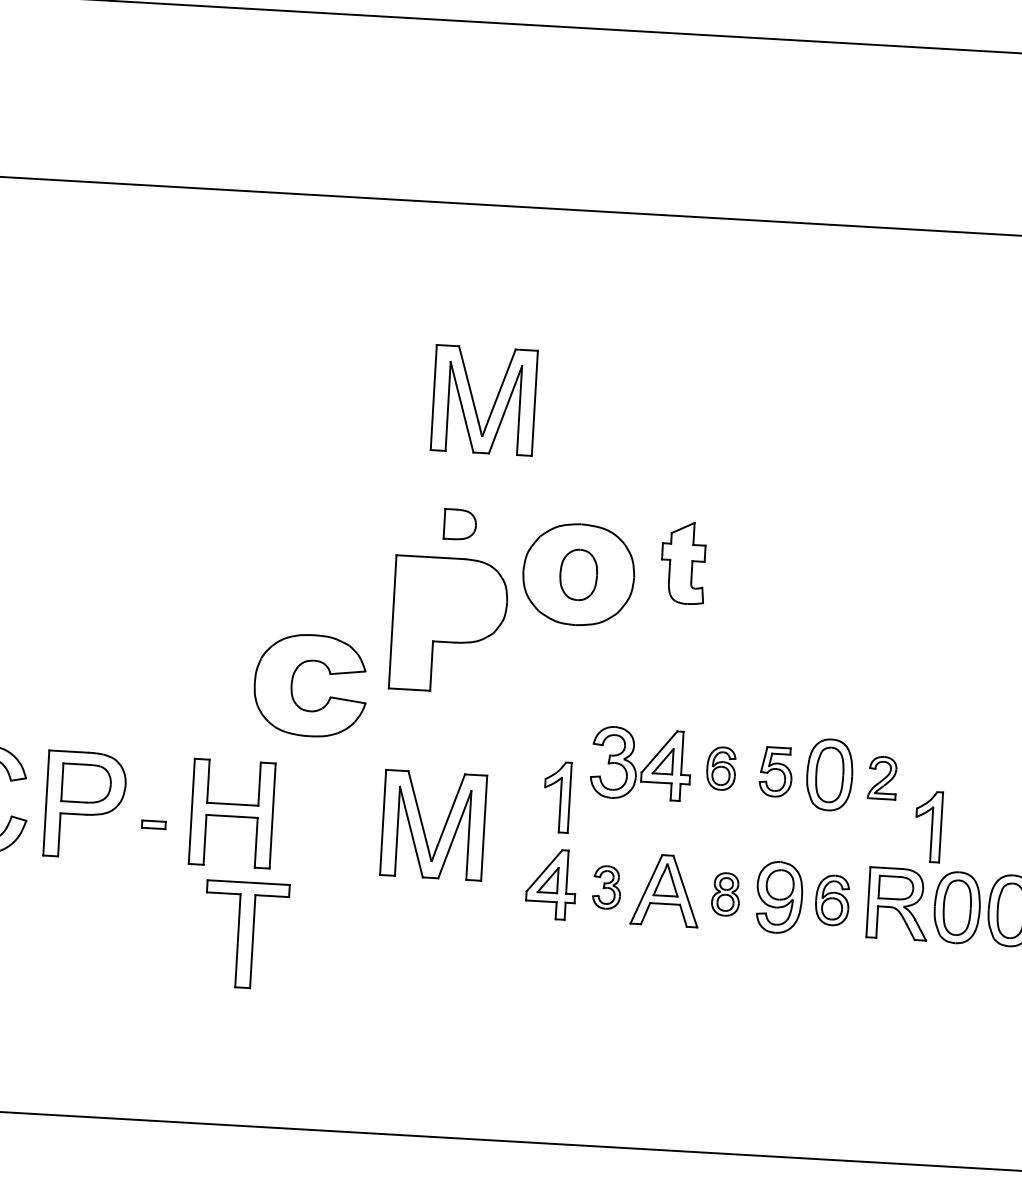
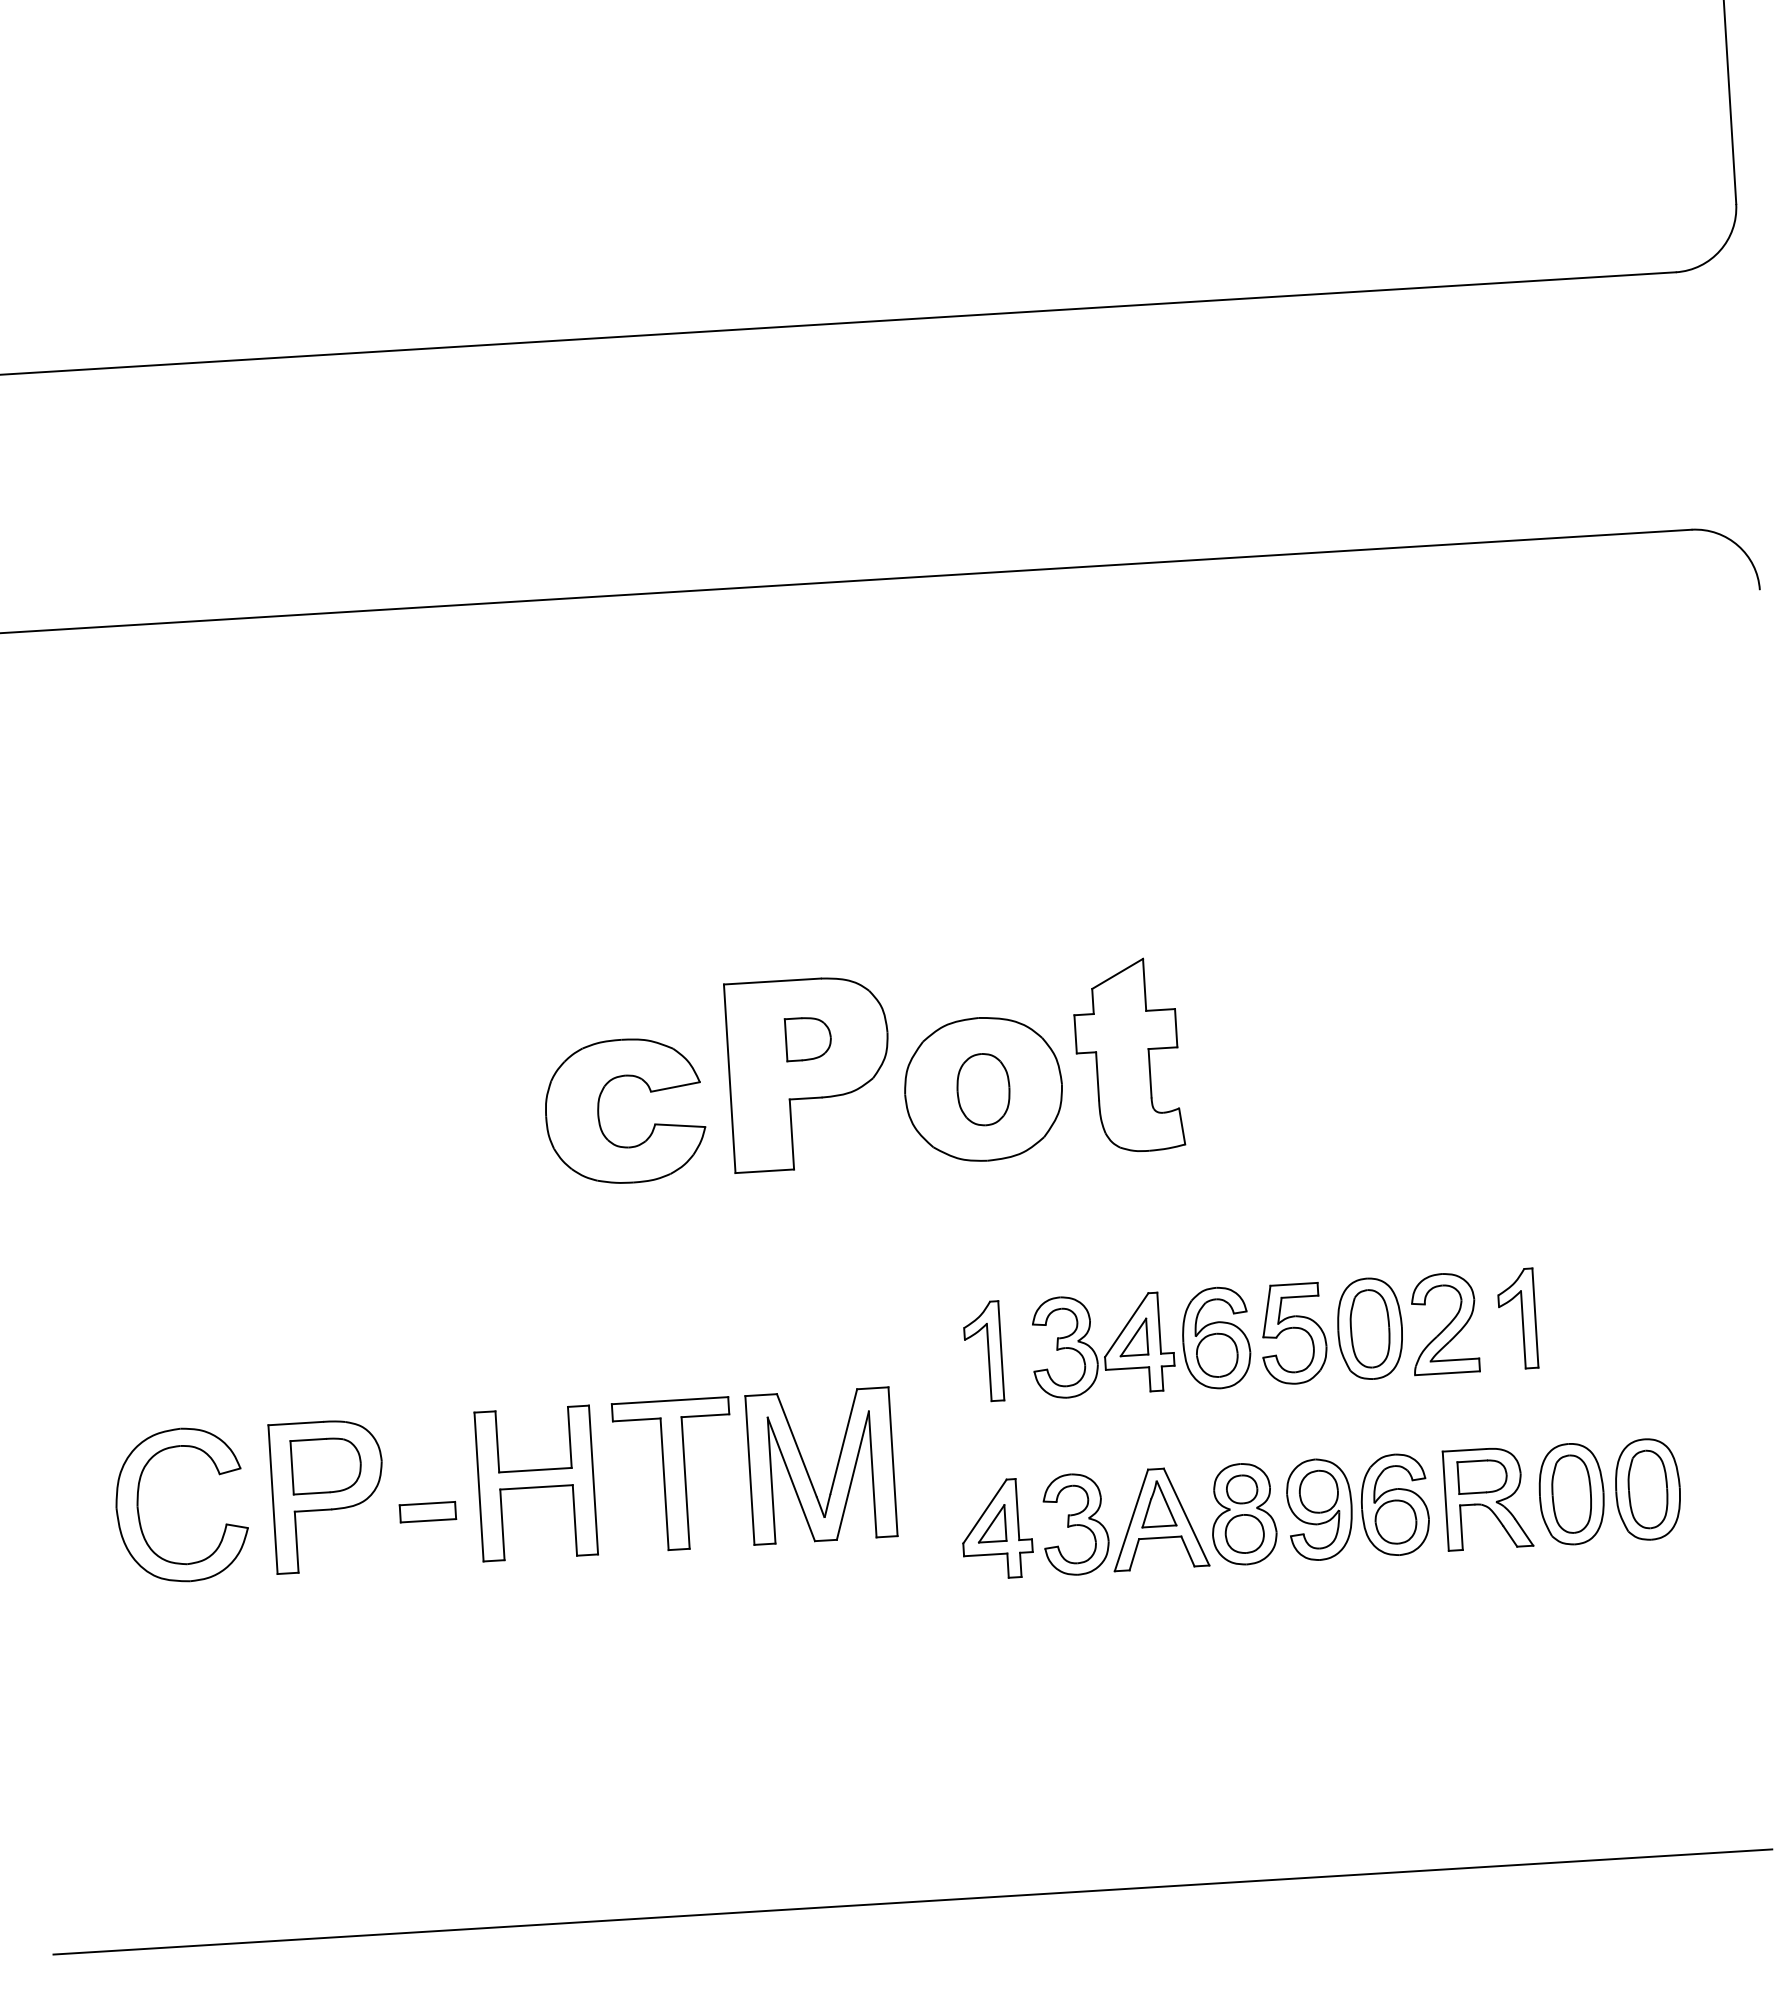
part: (474, 401) -> (807, 863), removed
part: (684, 562) -> (1129, 1054), size x1.67
part: (446, 625) -> (805, 1075), moved
part: (292, 682) -> (599, 1110), moved
part: (721, 768) -> (1216, 1337), size x1.67
part: (776, 771) -> (1294, 1333), size x1.43
part: (883, 778) -> (1445, 1324), size x1.67
part: (557, 797) -> (984, 1351), moved
part: (153, 824) -> (427, 1512), size x1.67
part: (929, 826) -> (1518, 1318), moved
part: (606, 887) -> (1075, 1524), size x1.67
part: (726, 894) -> (1244, 1514), size x1.67
part: (832, 900) -> (1394, 1504), size x1.43
part: (242, 933) -> (670, 1473), moved

